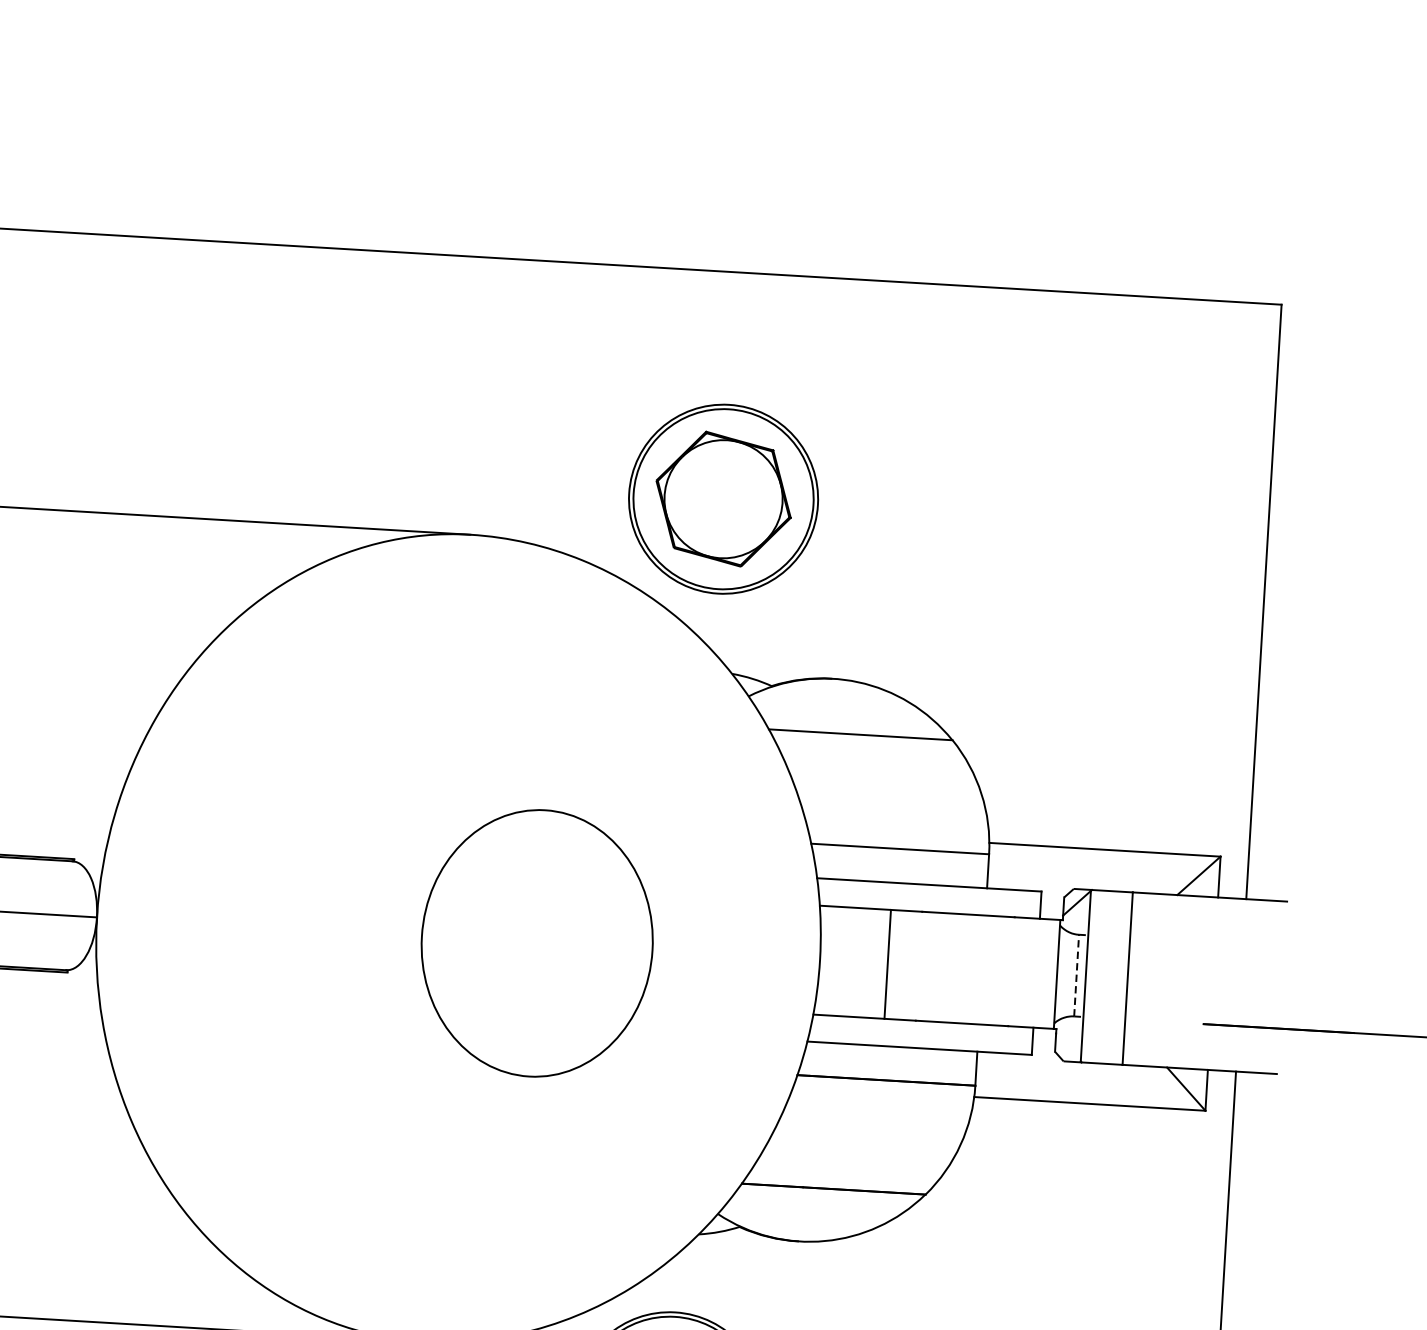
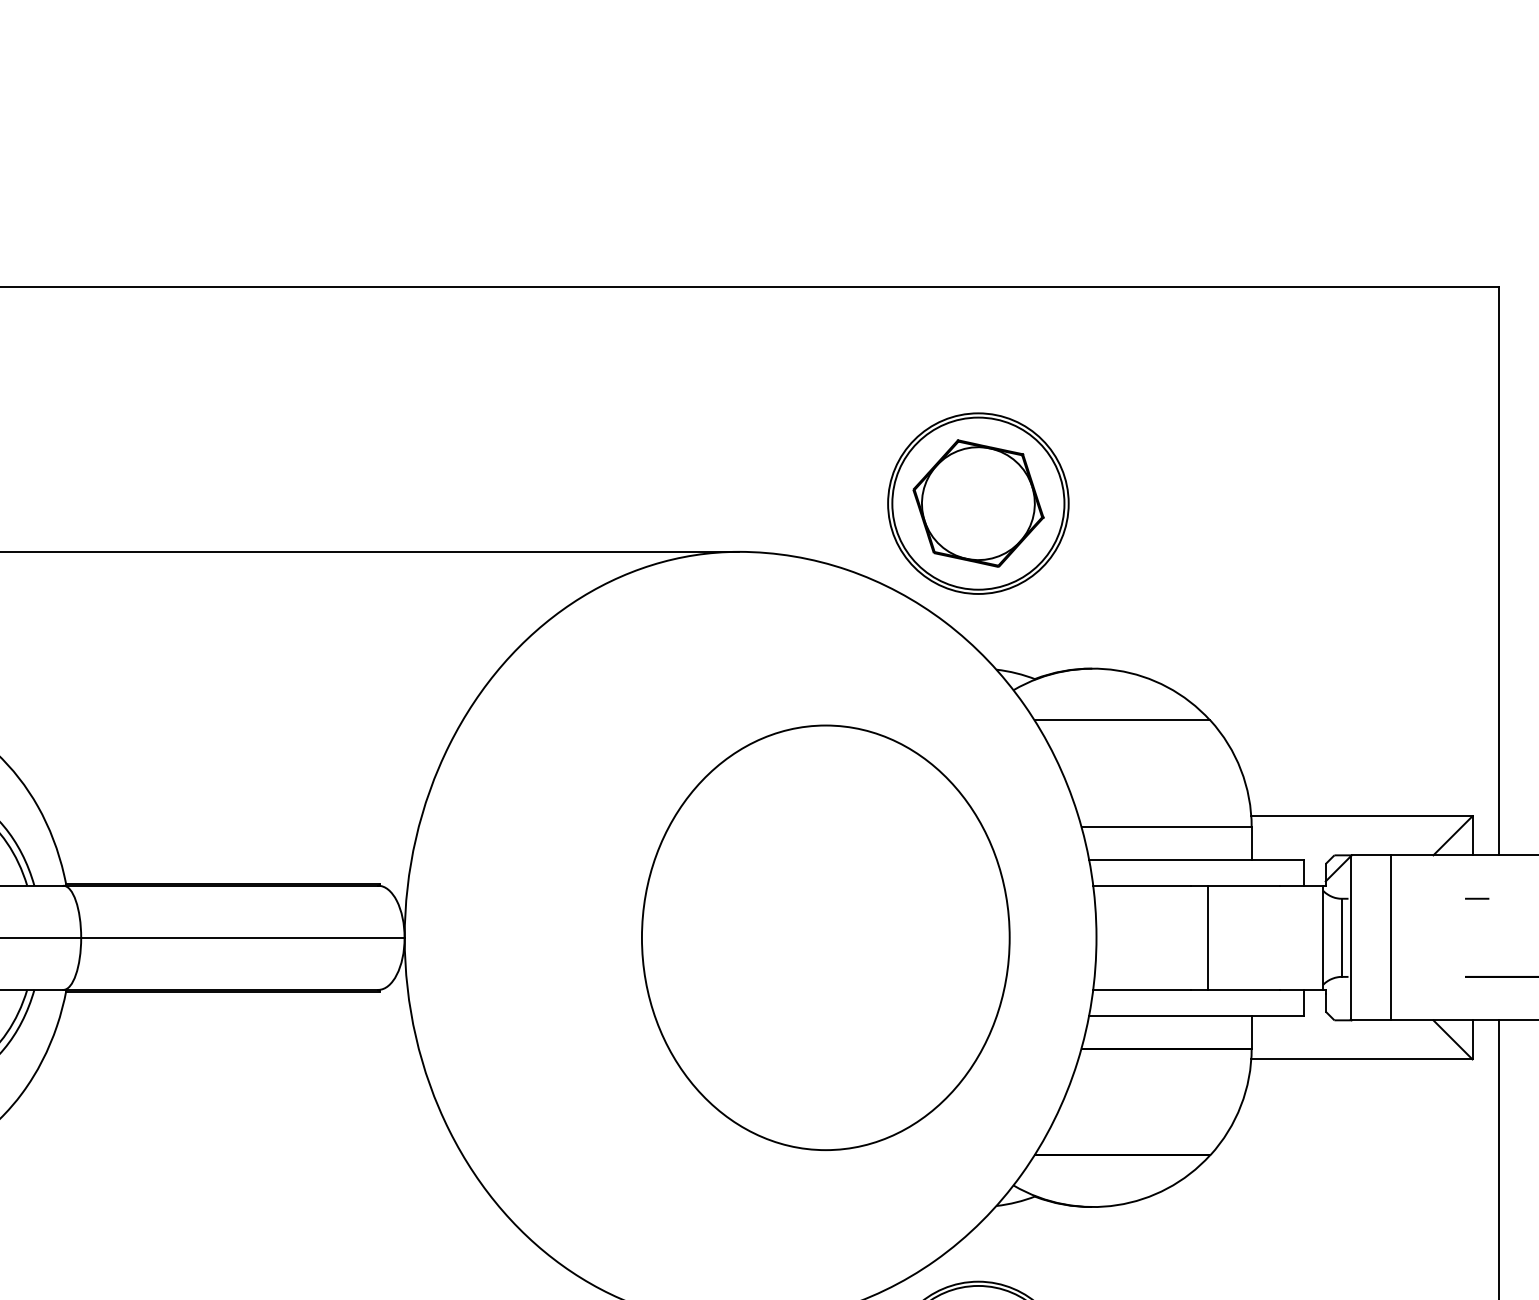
line: (1220, 942) -> (1477, 898), added
part: (536, 943) -> (825, 937), size x1.67
line: (887, 964) -> (1208, 937), moved
line: (1076, 975) -> (1341, 937), dashed -> solid

